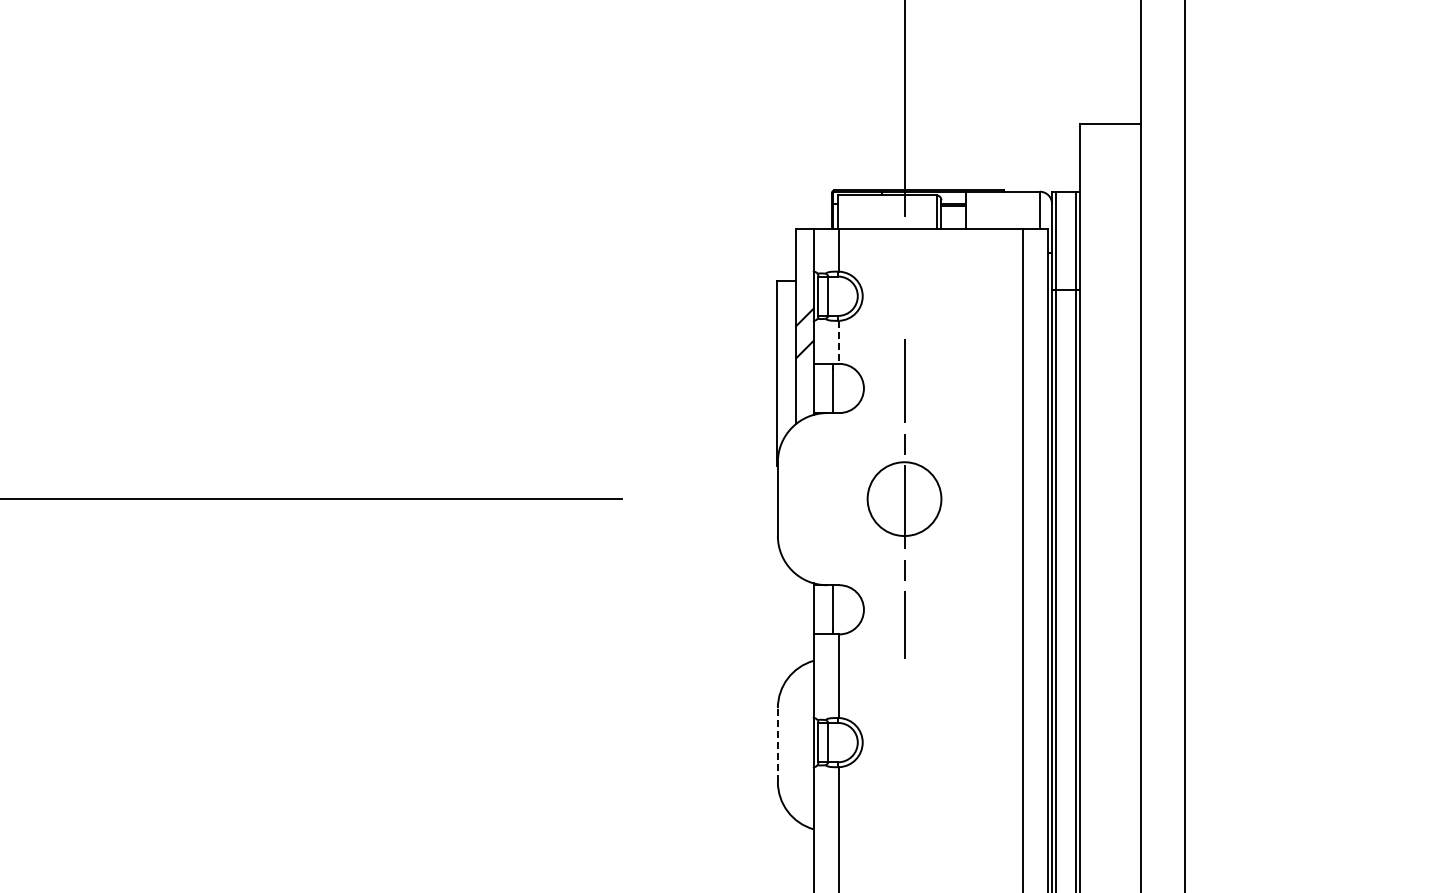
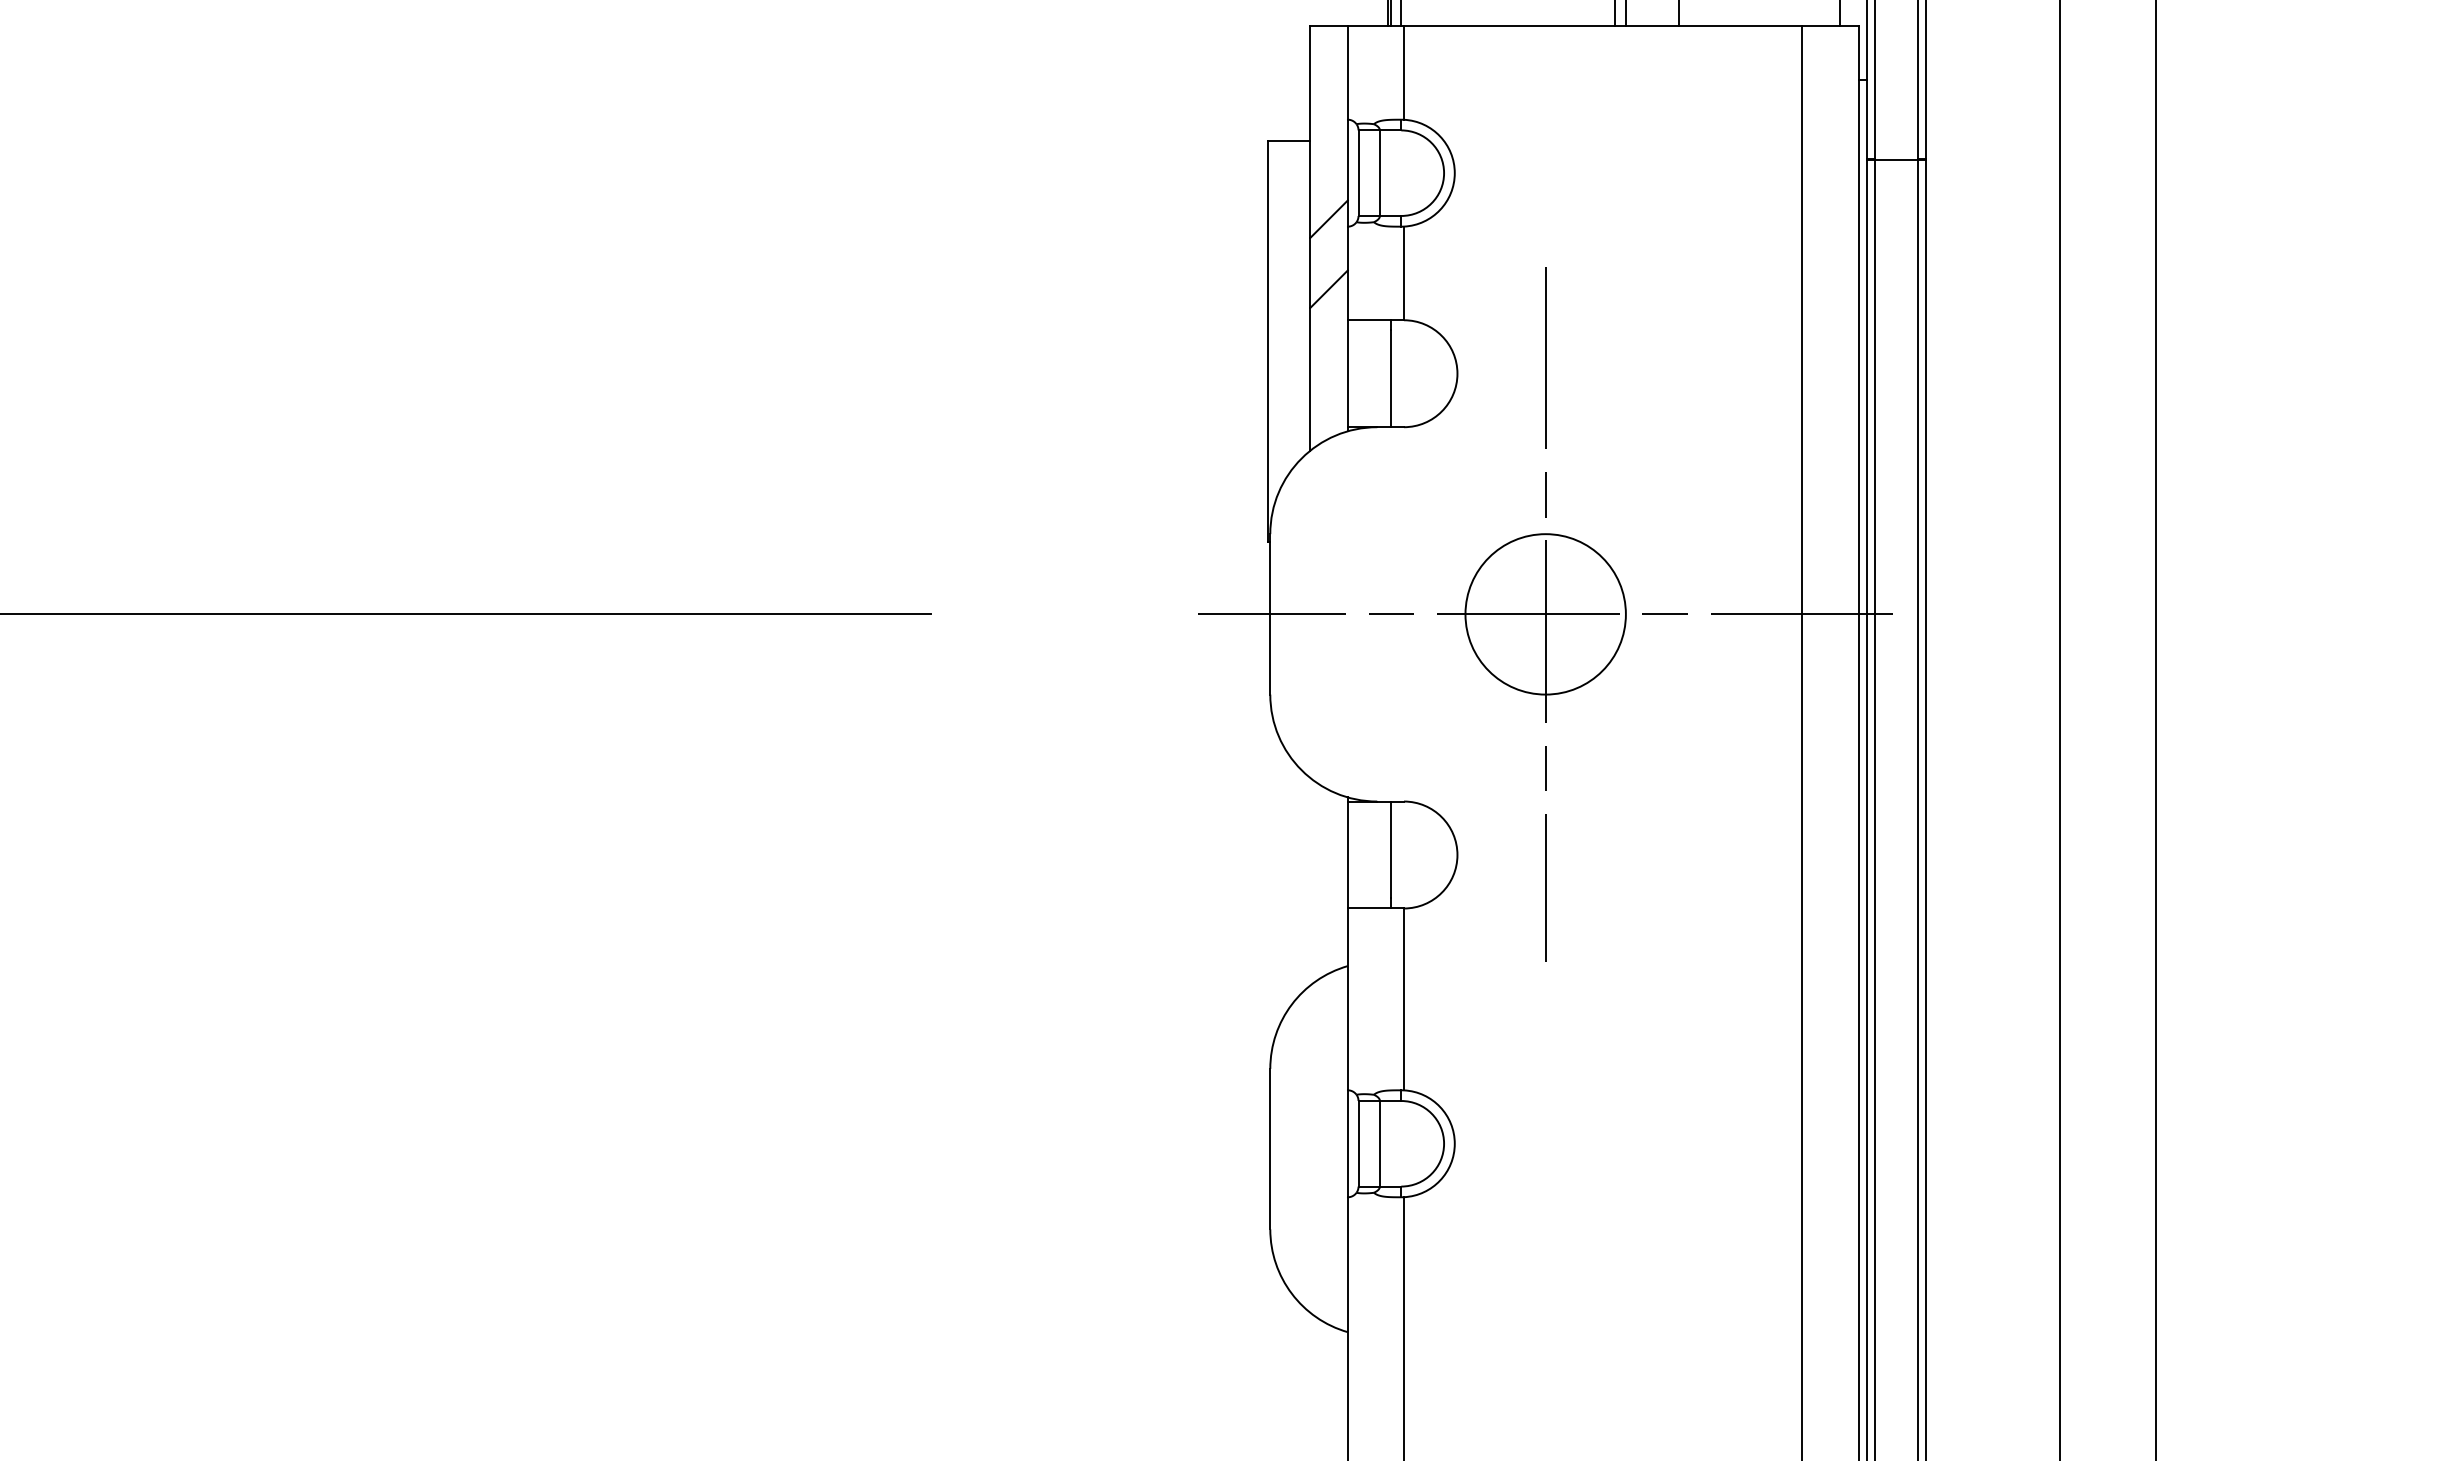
line: (839, 342) -> (1404, 273), dashed -> solid
line: (904, 499) -> (1545, 615), added
line: (777, 745) -> (1269, 1150), dashed -> solid

